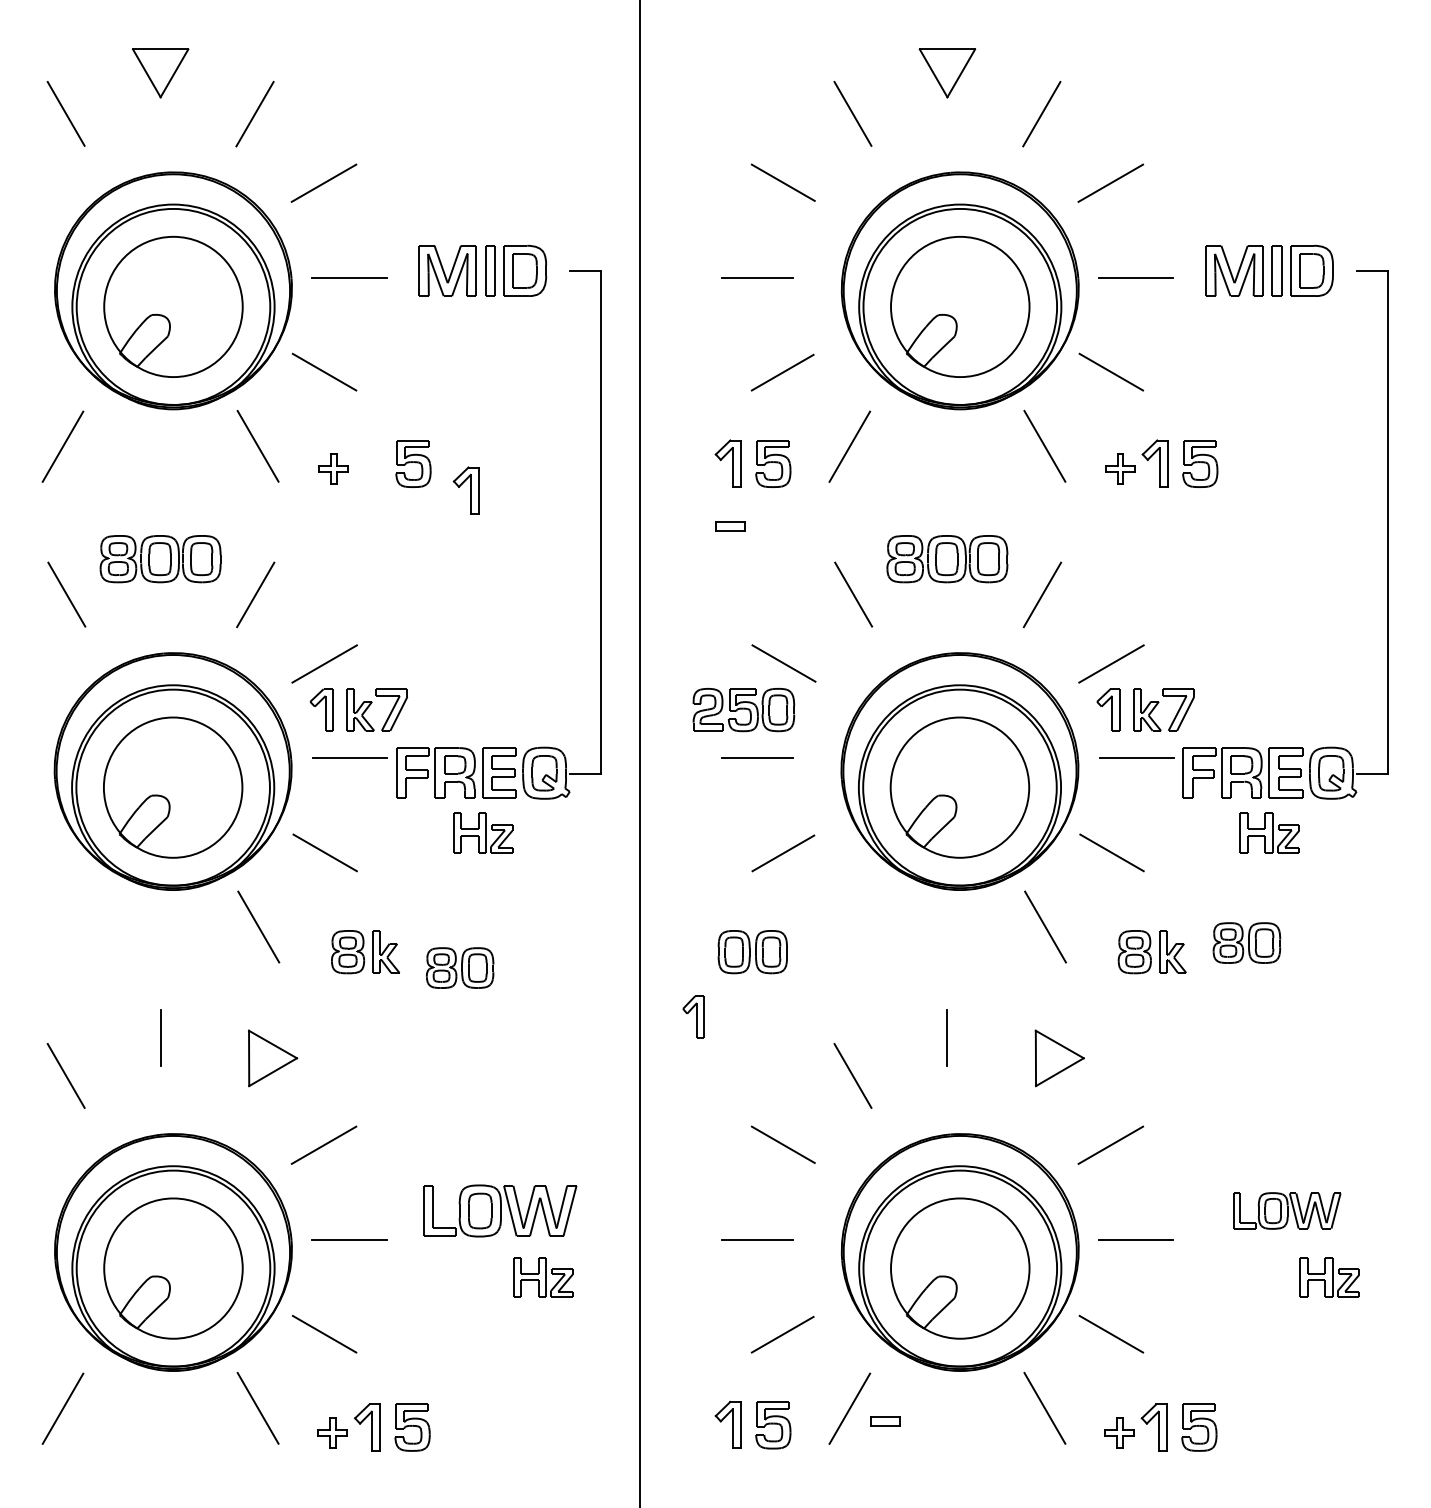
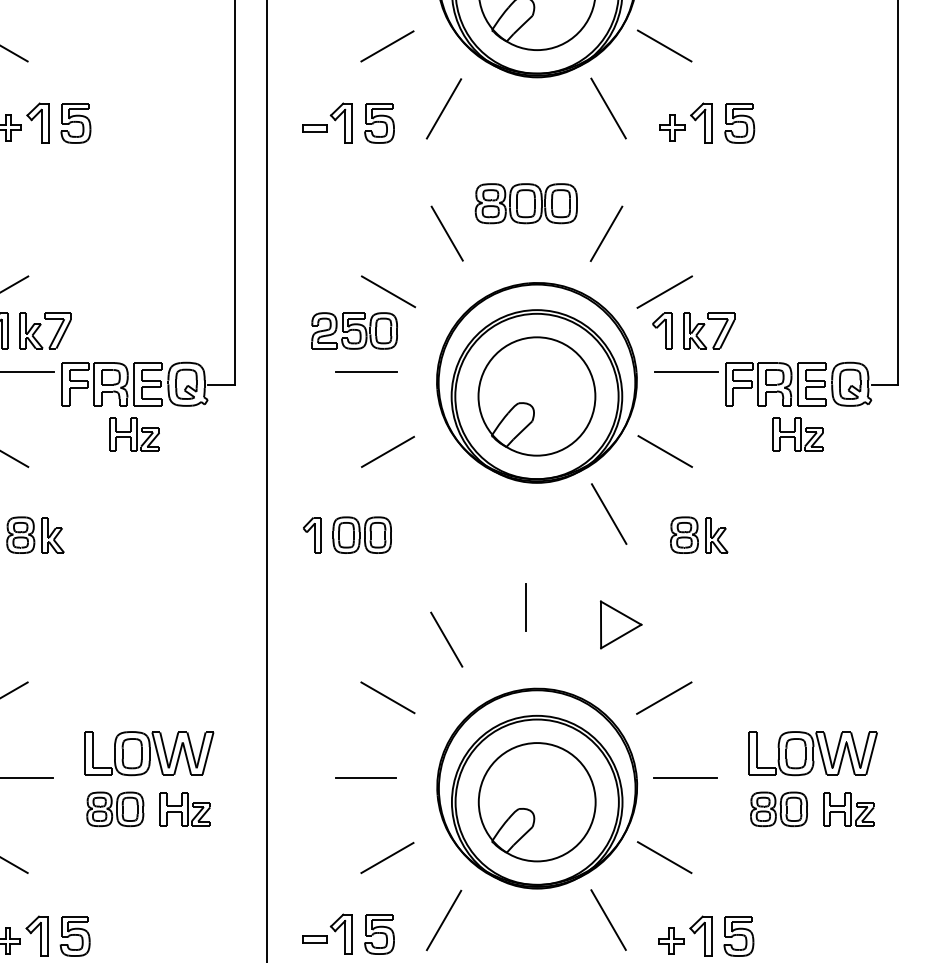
part: (465, 490) -> (37, 123), moved
part: (730, 526) -> (314, 128), moved
part: (1246, 942) -> (778, 808), moved
part: (460, 967) -> (115, 808), moved
part: (693, 1016) -> (312, 534), moved
part: (1287, 1210) -> (813, 753), size x1.43
part: (885, 1421) -> (314, 939), moved

